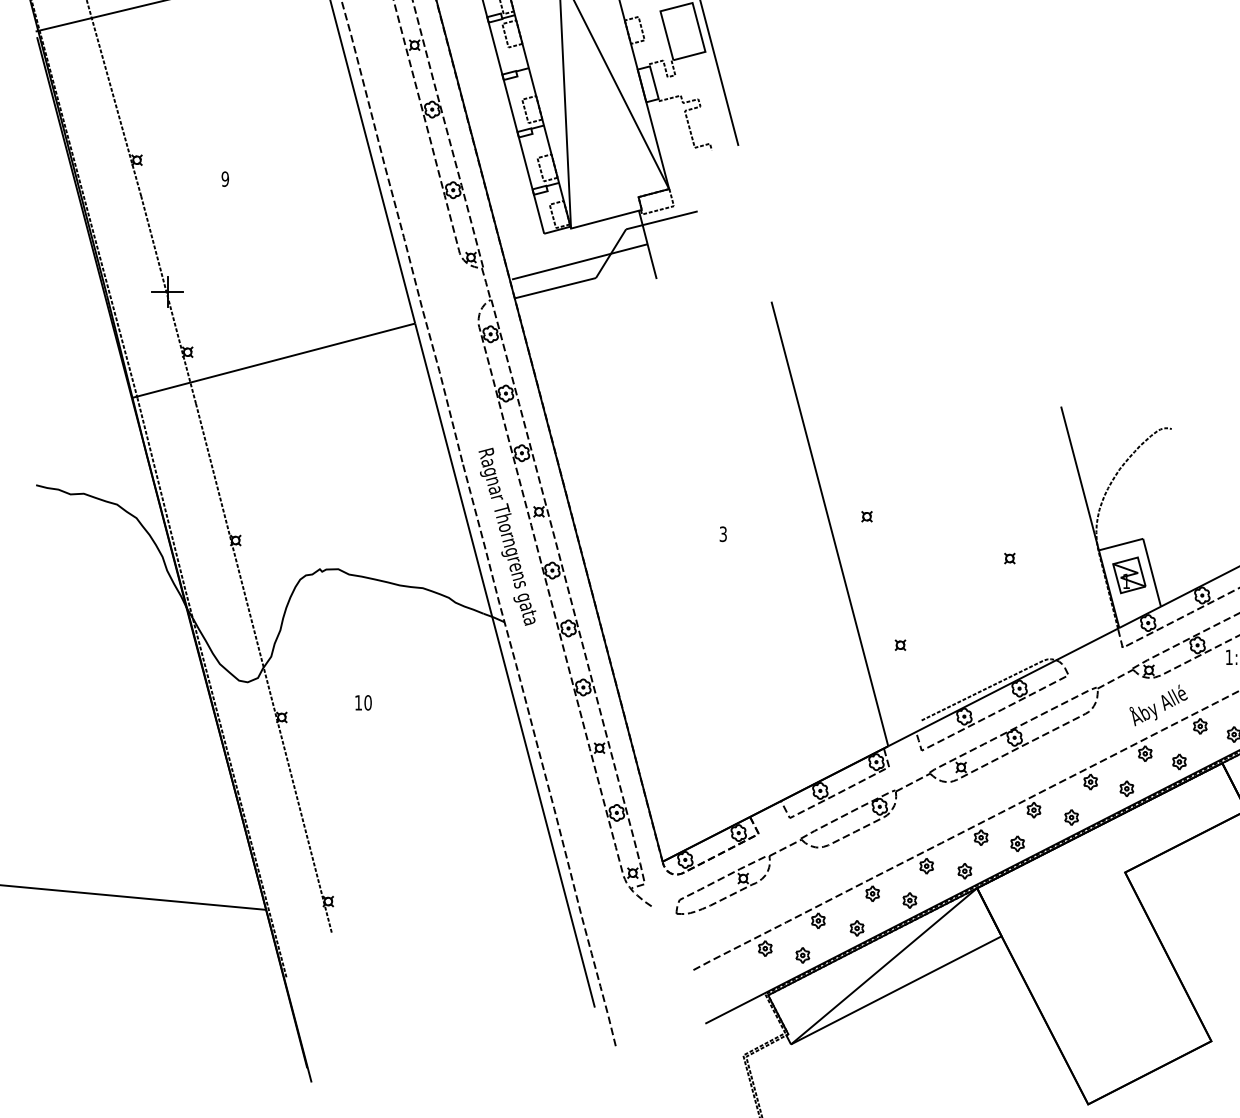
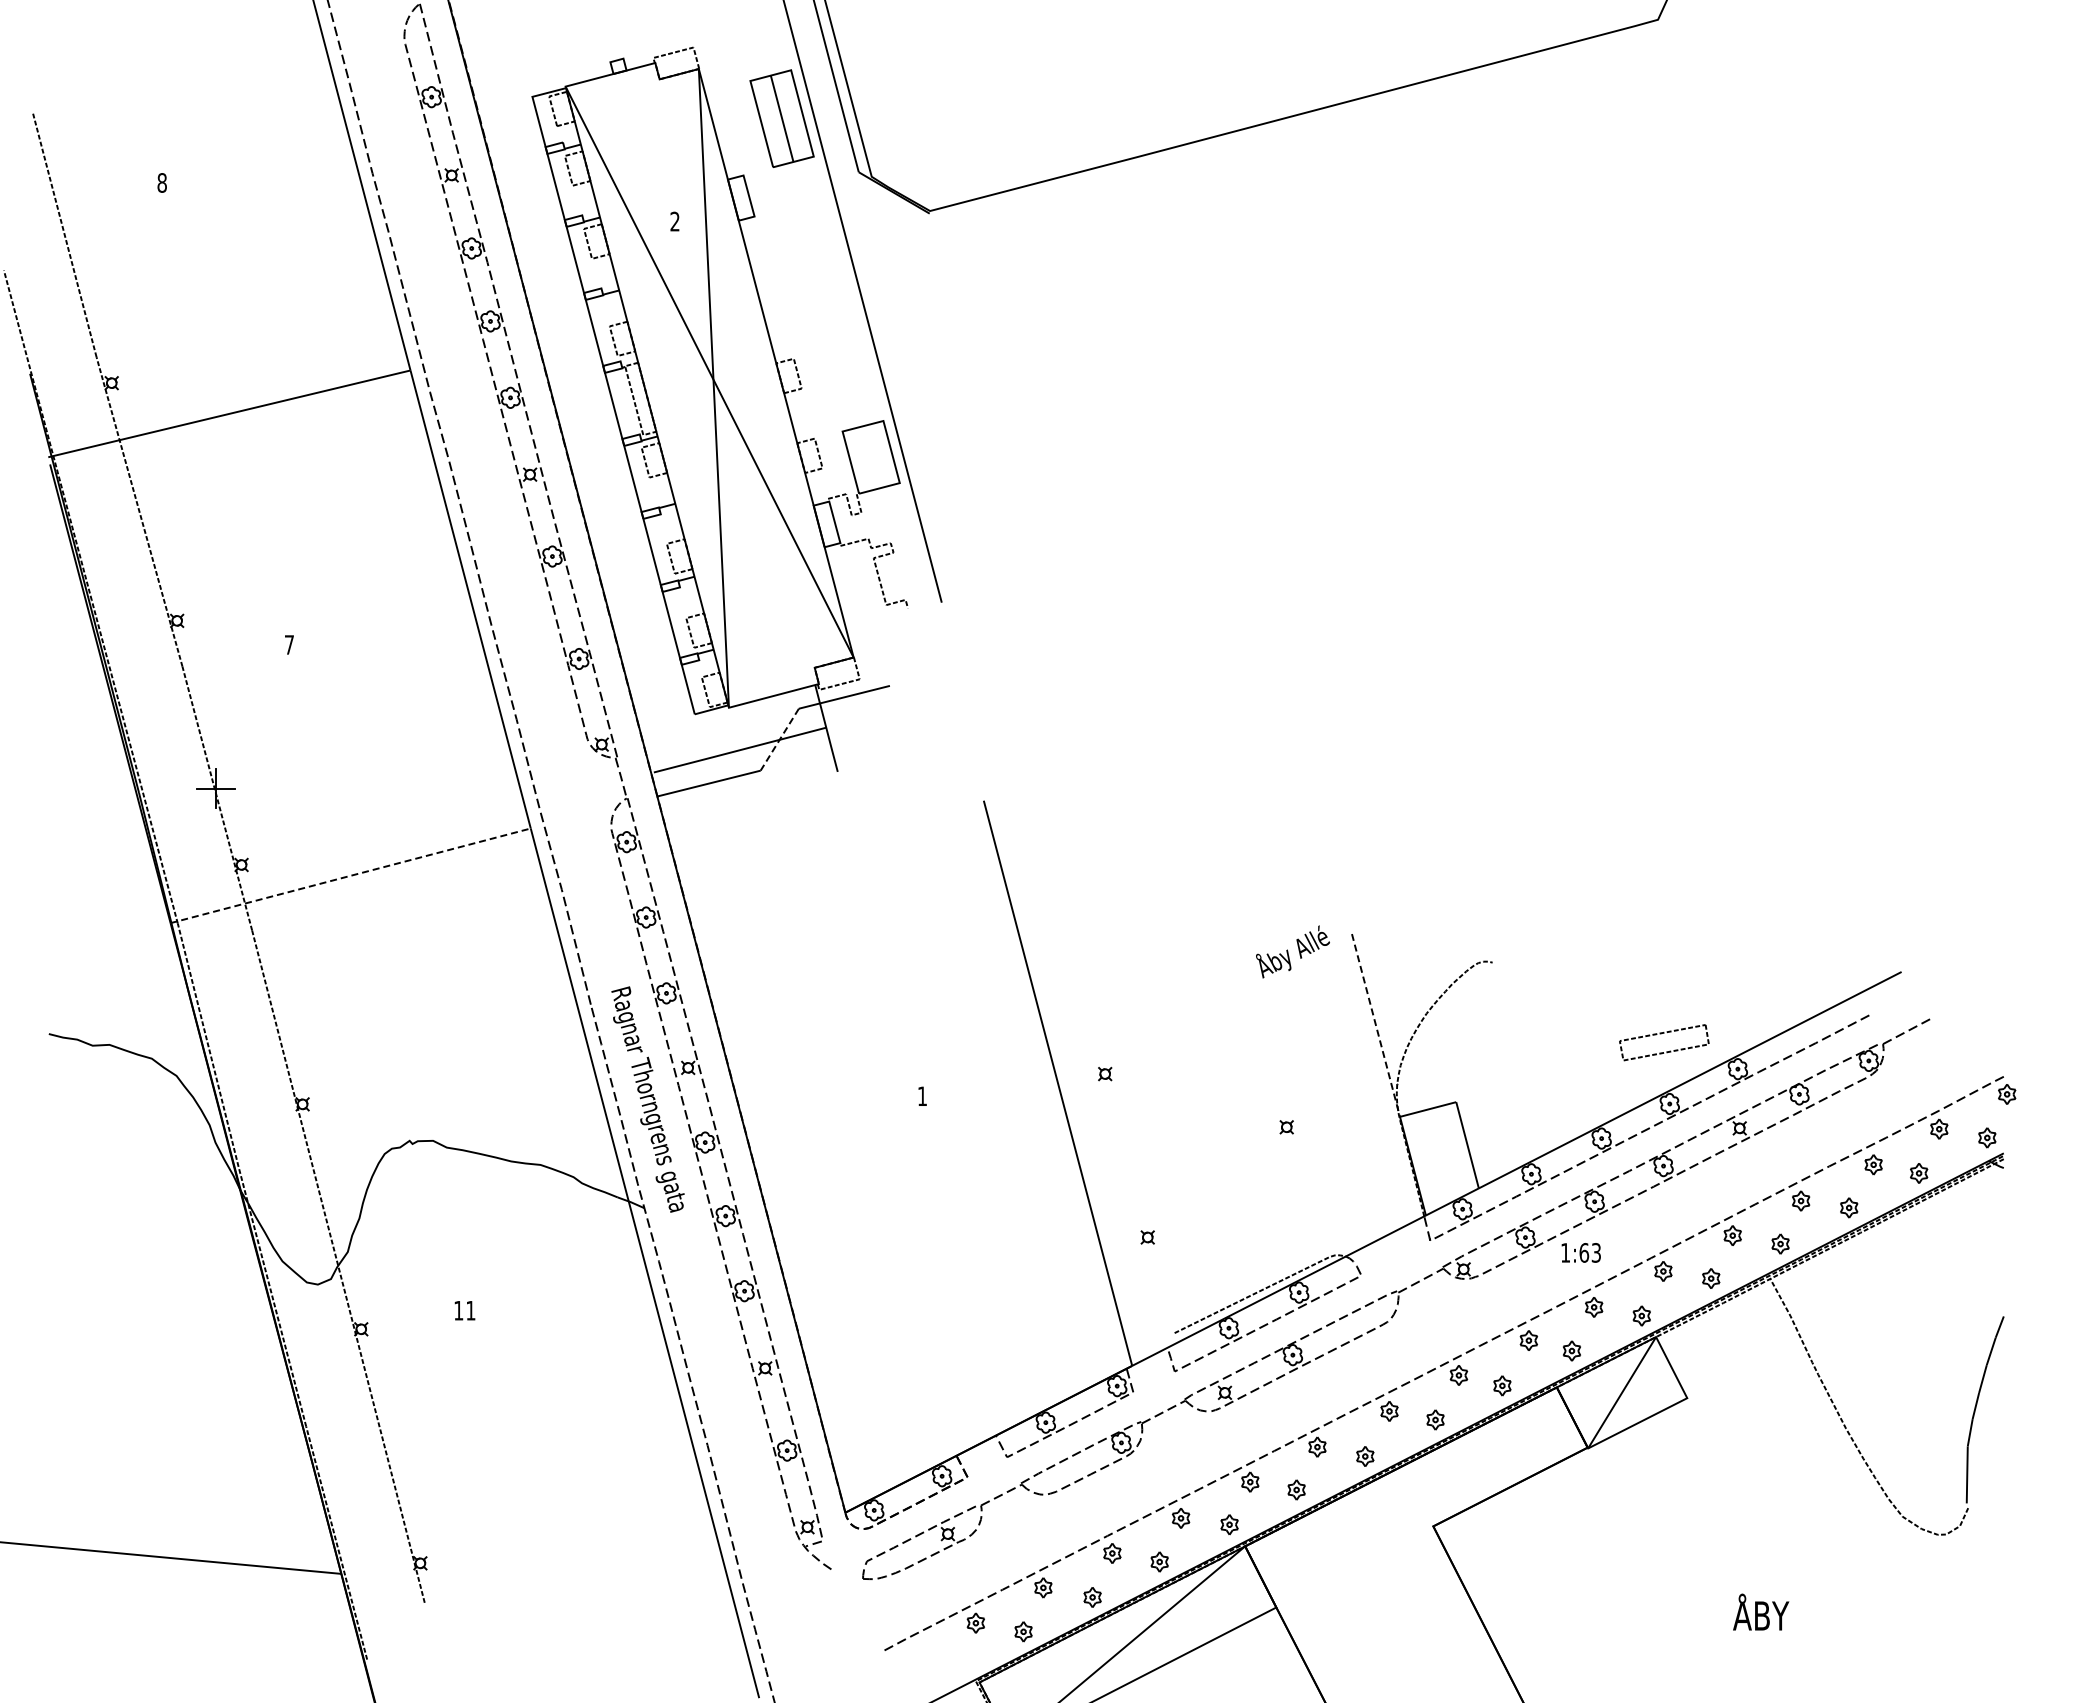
text: (225, 178) -> (289, 644), 9 -> 7
line: (610, 254) -> (779, 740), solid -> dashed
line: (274, 360) -> (351, 875), solid -> dashed
line: (1080, 478) -> (1376, 1025), solid -> dashed
text: (723, 534) -> (922, 1096), 3 -> 1
part: (1129, 575) -> (1438, 1148), removed
text: (367, 702) -> (470, 1310), 10 -> 11
text: (1158, 705) -> (1292, 951), moved

